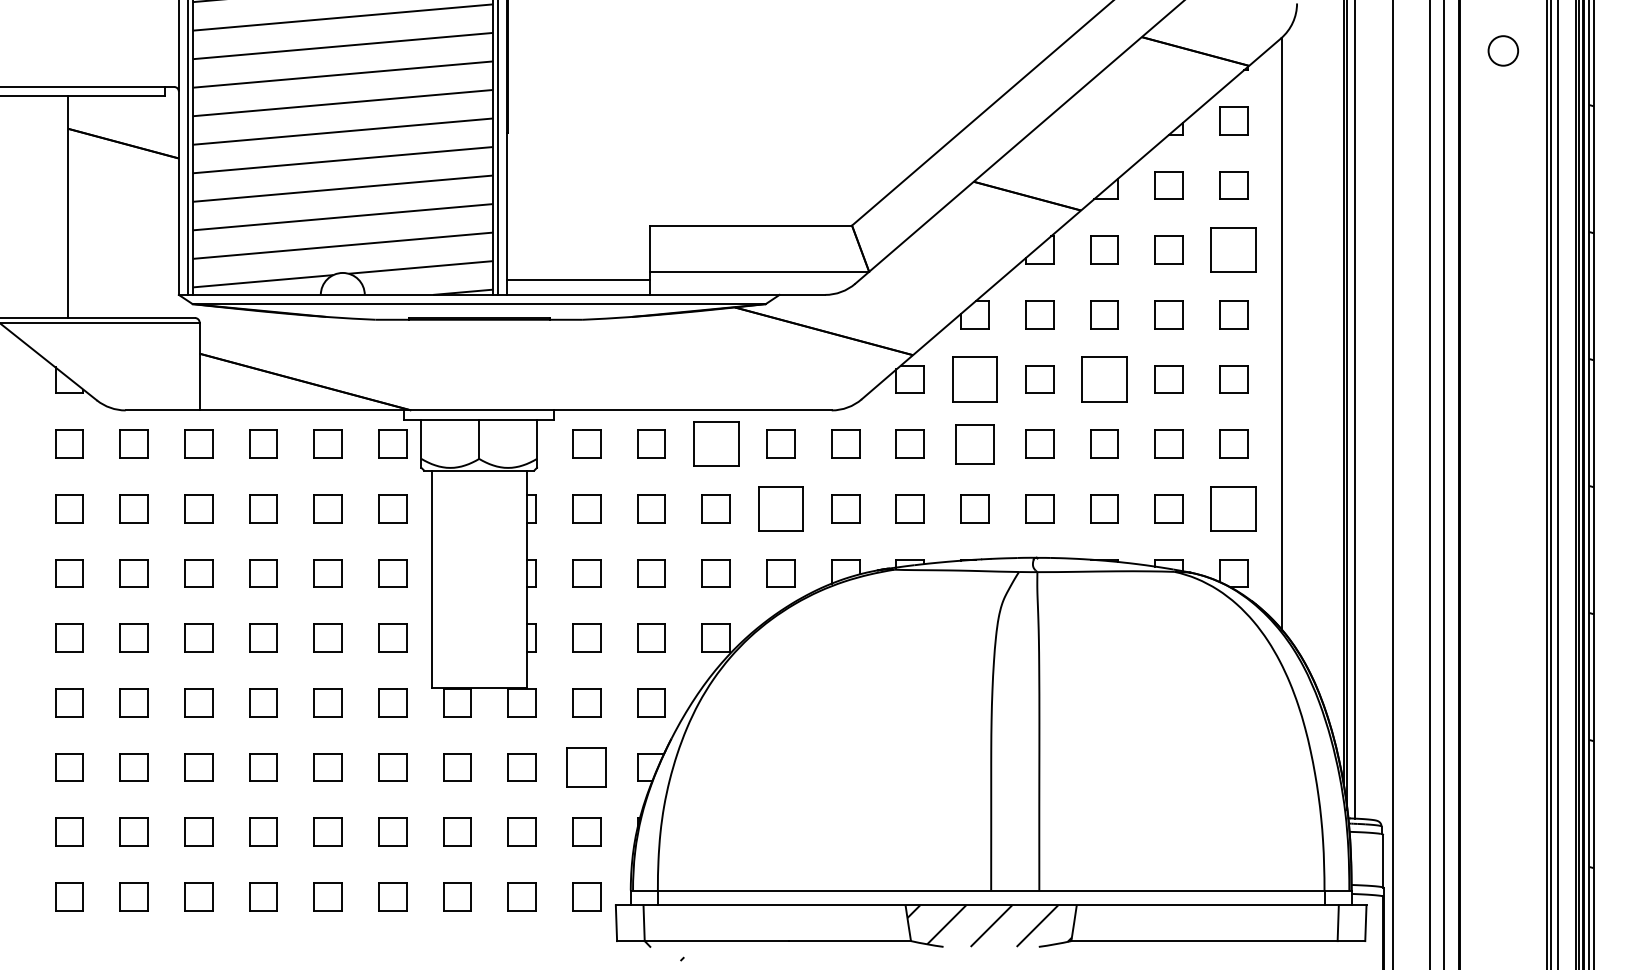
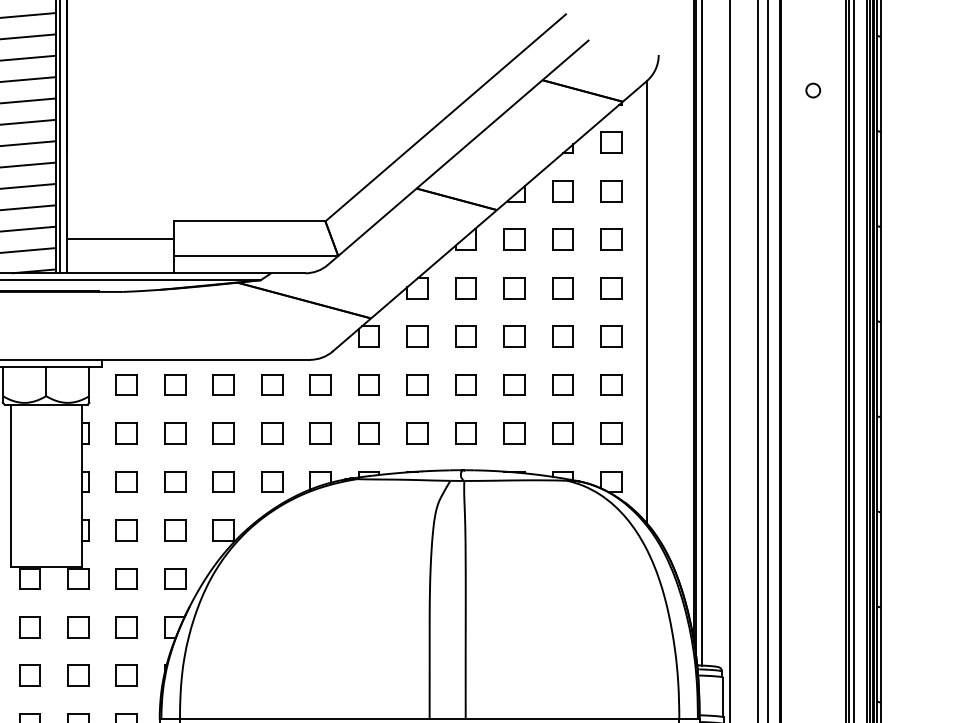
circle: (1503, 50) -> (813, 90), size x0.62
part: (1233, 249) -> (611, 239), size x0.62
line: (578, 279) -> (120, 238), moved
part: (974, 379) -> (417, 336), size x0.62
part: (1104, 379) -> (514, 336), size x0.62
part: (715, 443) -> (223, 384), size x0.62
part: (974, 443) -> (417, 384), size x0.71
part: (780, 508) -> (271, 433), size x0.62
part: (1233, 508) -> (611, 433), size x0.62
part: (586, 767) -> (126, 627), size x0.71

